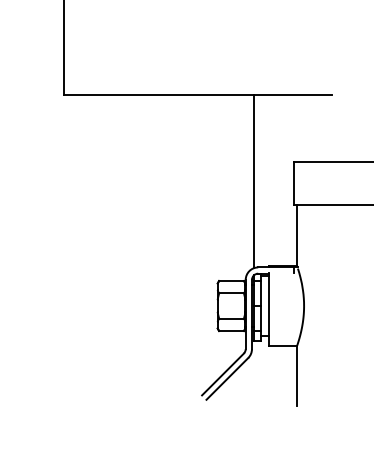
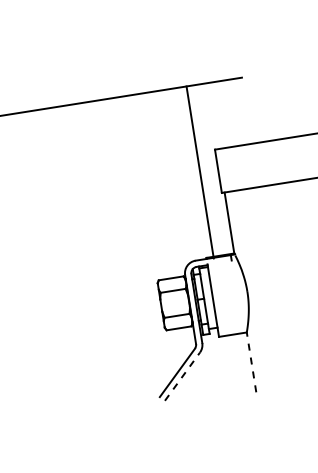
line: (254, 181) -> (200, 172), moved
line: (297, 375) -> (251, 362), solid -> dashed
line: (227, 378) -> (182, 376), solid -> dashed

